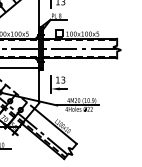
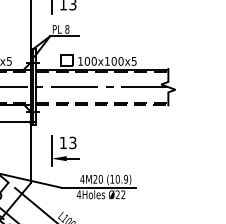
line: (80, 58) -> (103, 104), solid -> dashed

